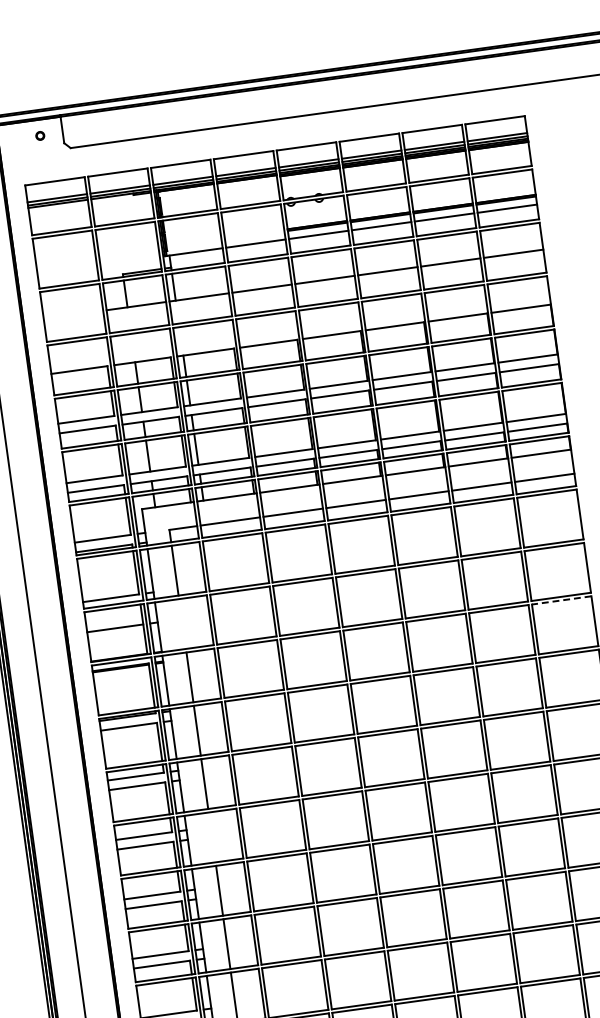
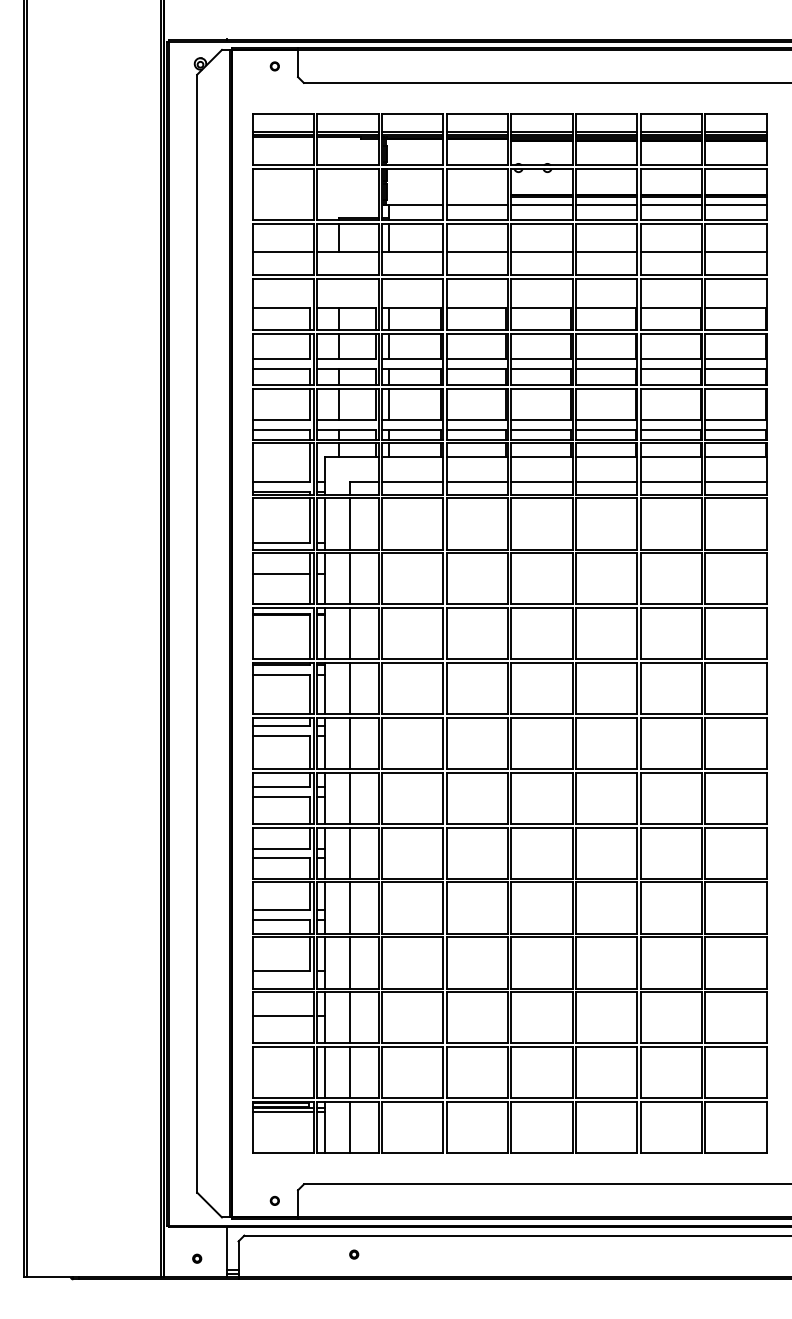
line: (72, 314) -> (282, 251), added
line: (561, 600) -> (735, 608), dashed -> solid
line: (182, 623) -> (350, 578), added
line: (212, 836) -> (350, 797), added

